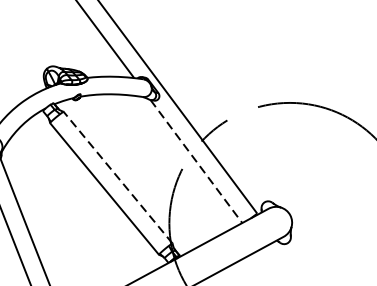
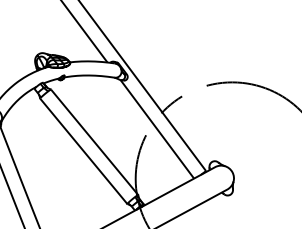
line: (196, 161) -> (157, 129), dashed -> solid
line: (117, 176) -> (94, 141), dashed -> solid

